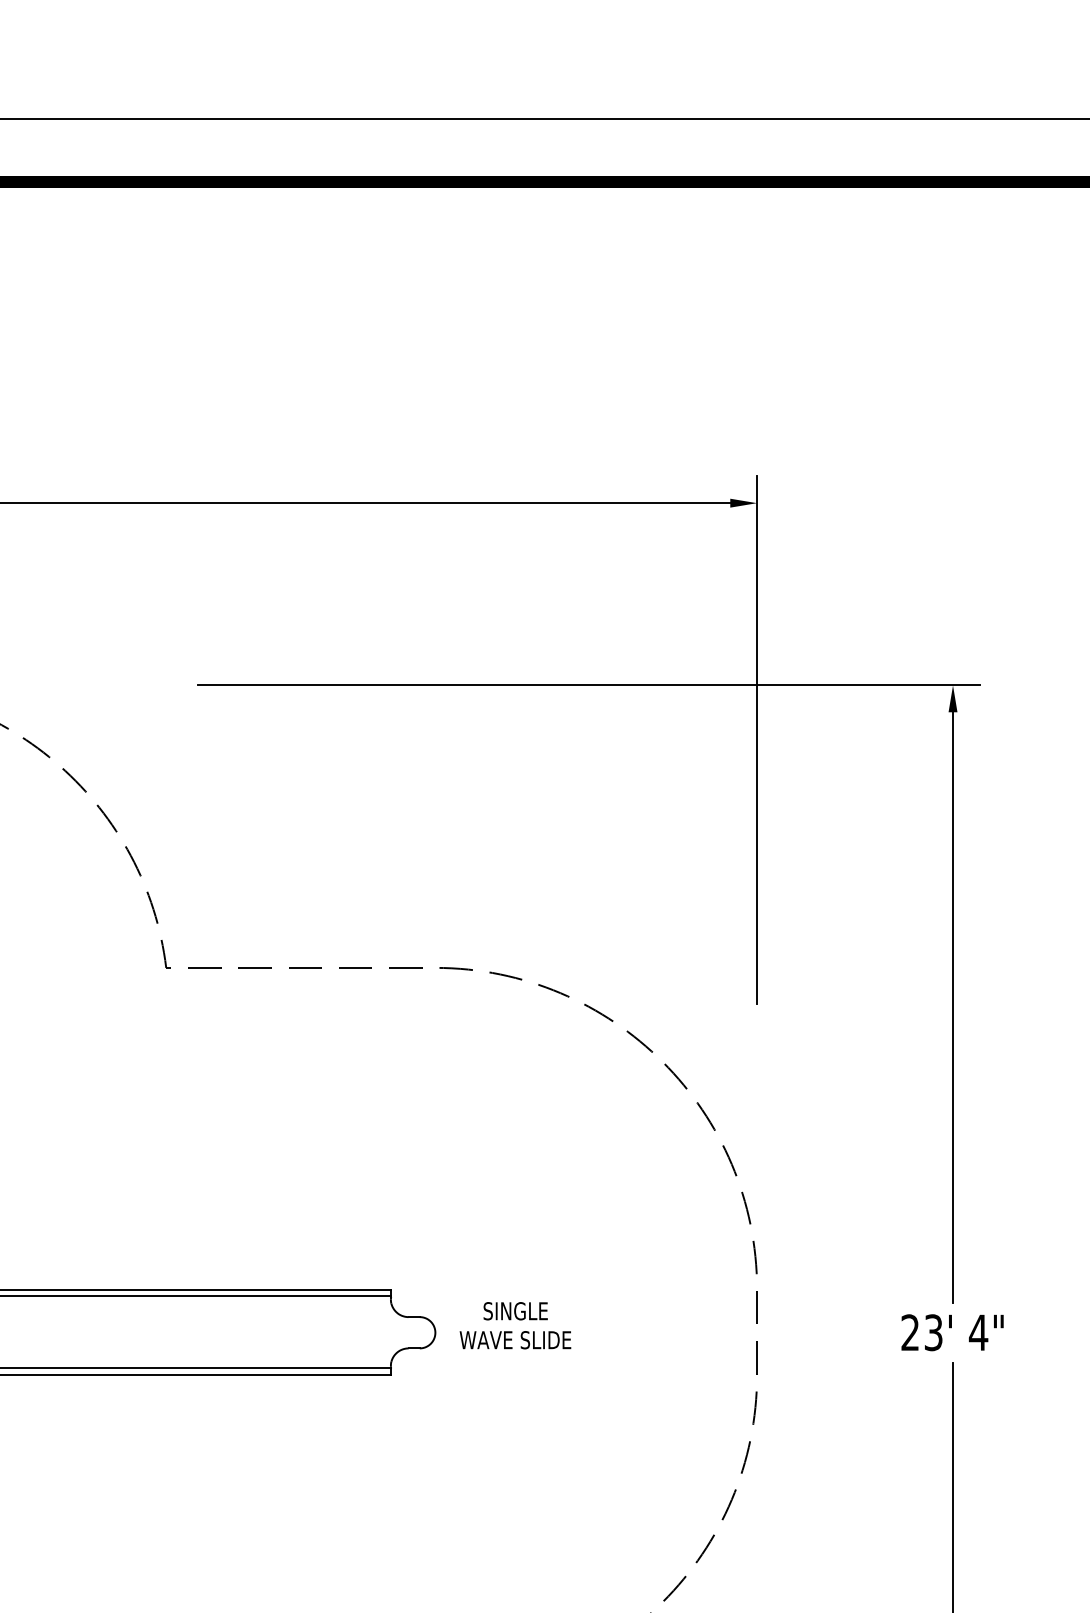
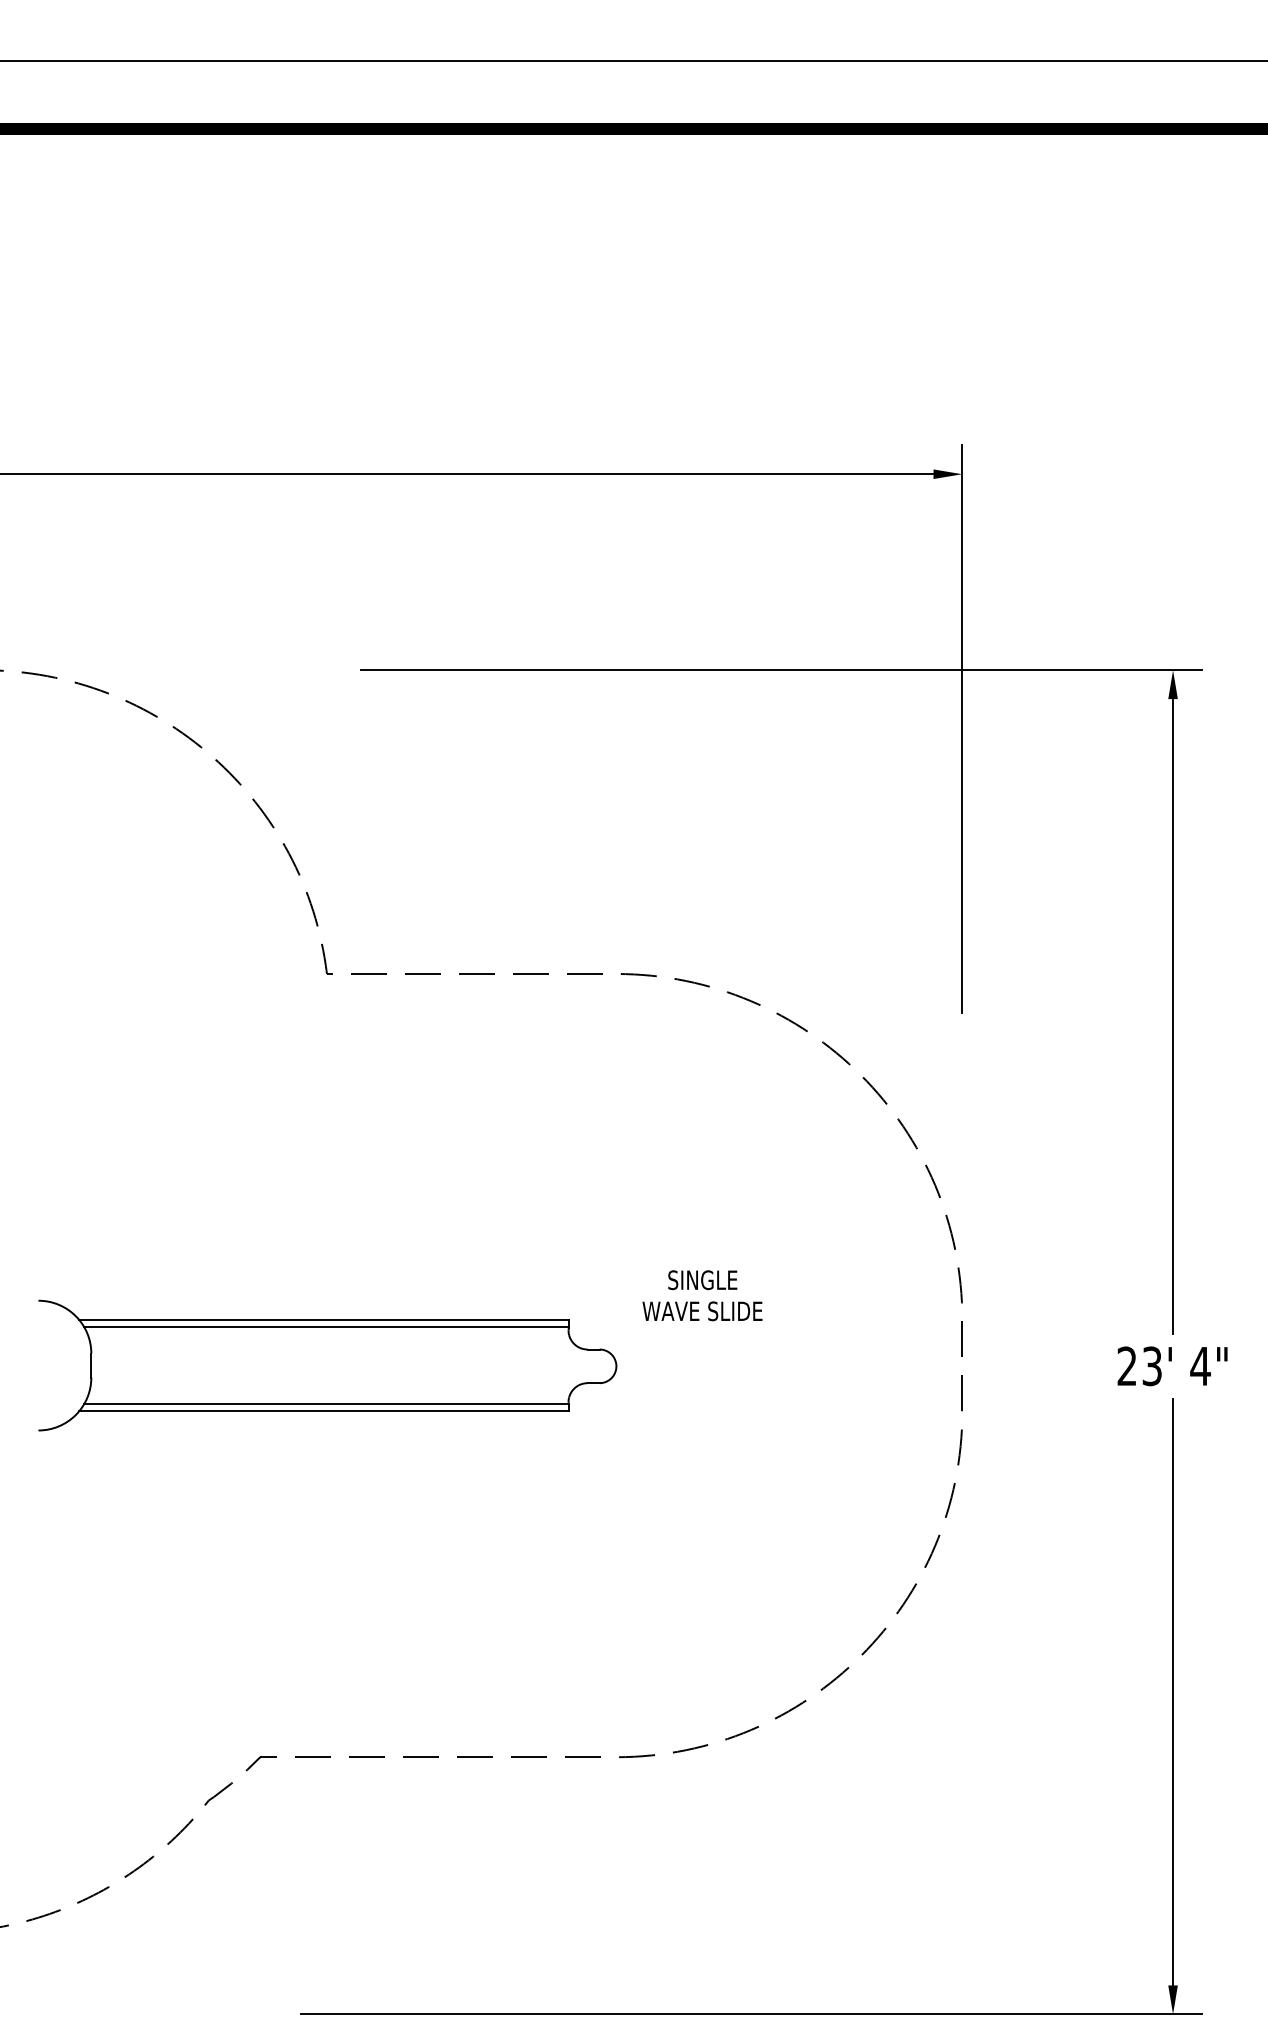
text: (515, 1325) -> (702, 1295), moved

